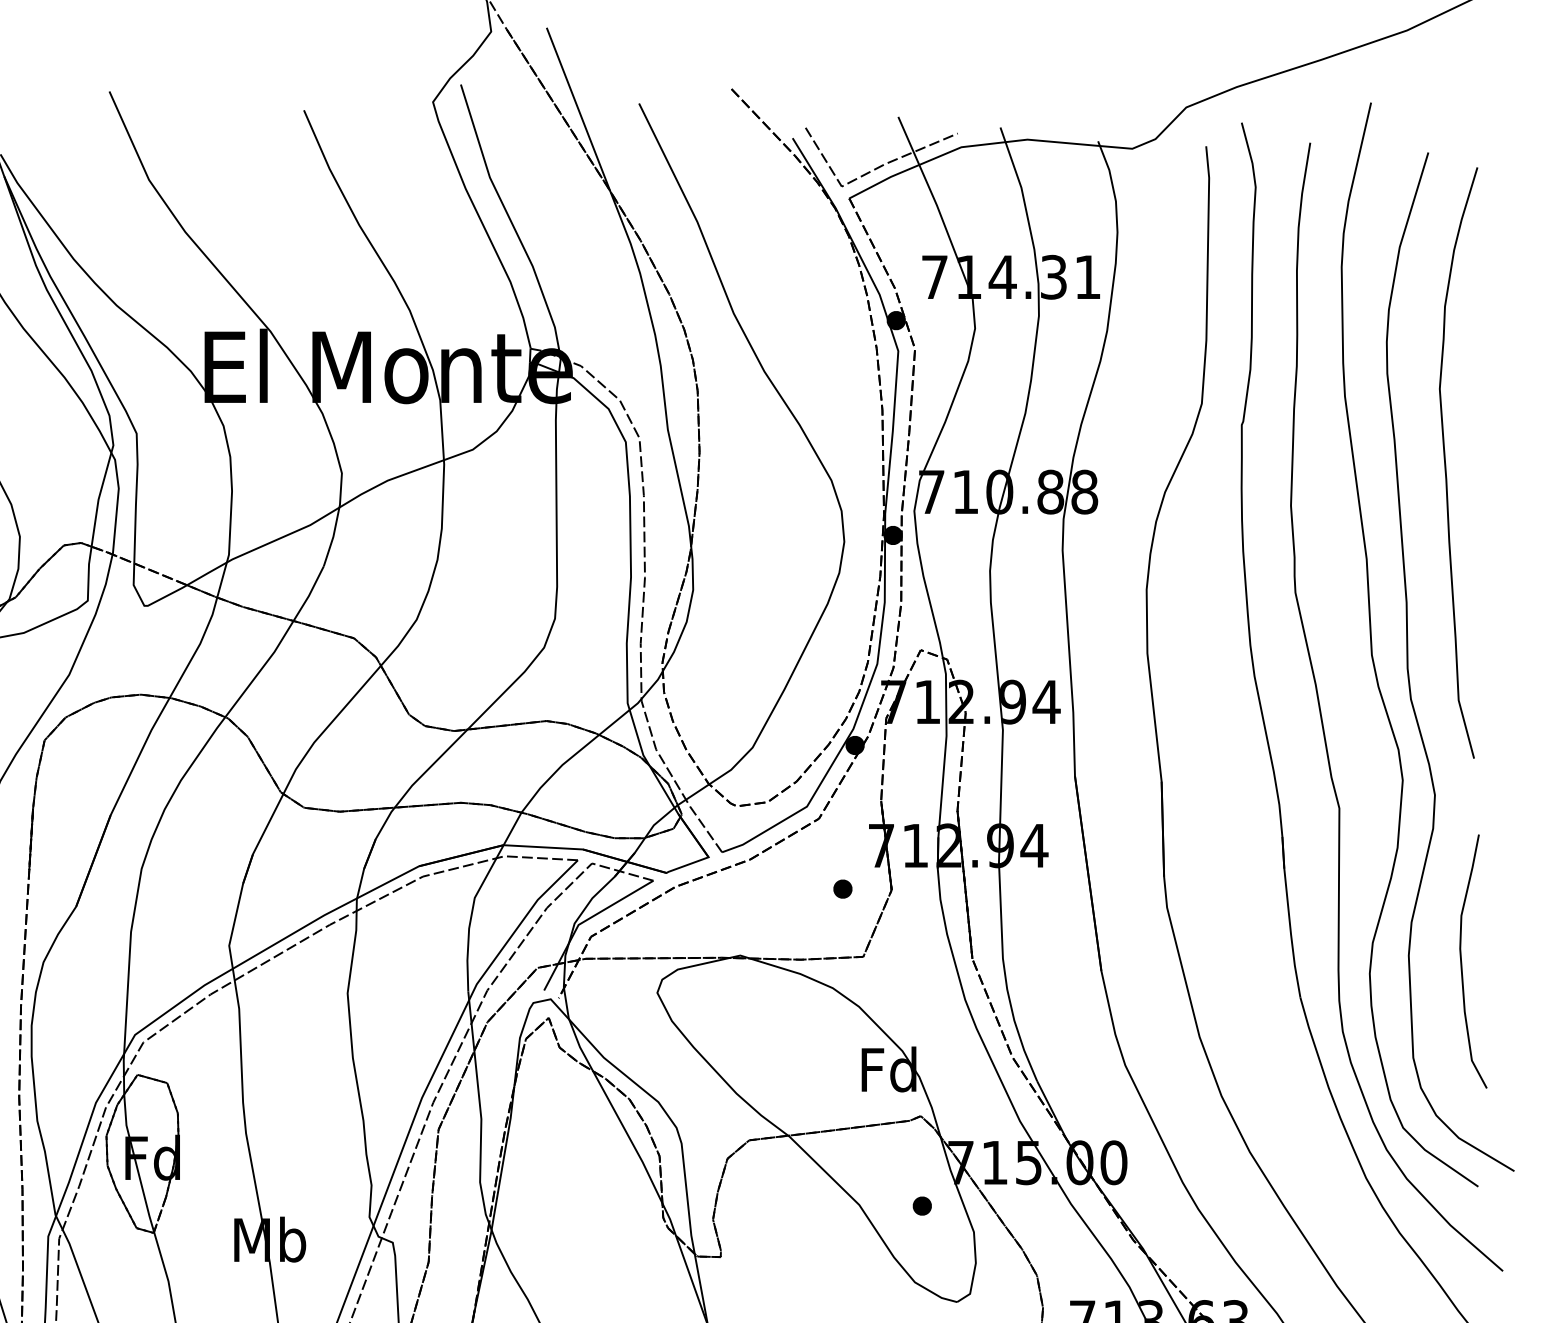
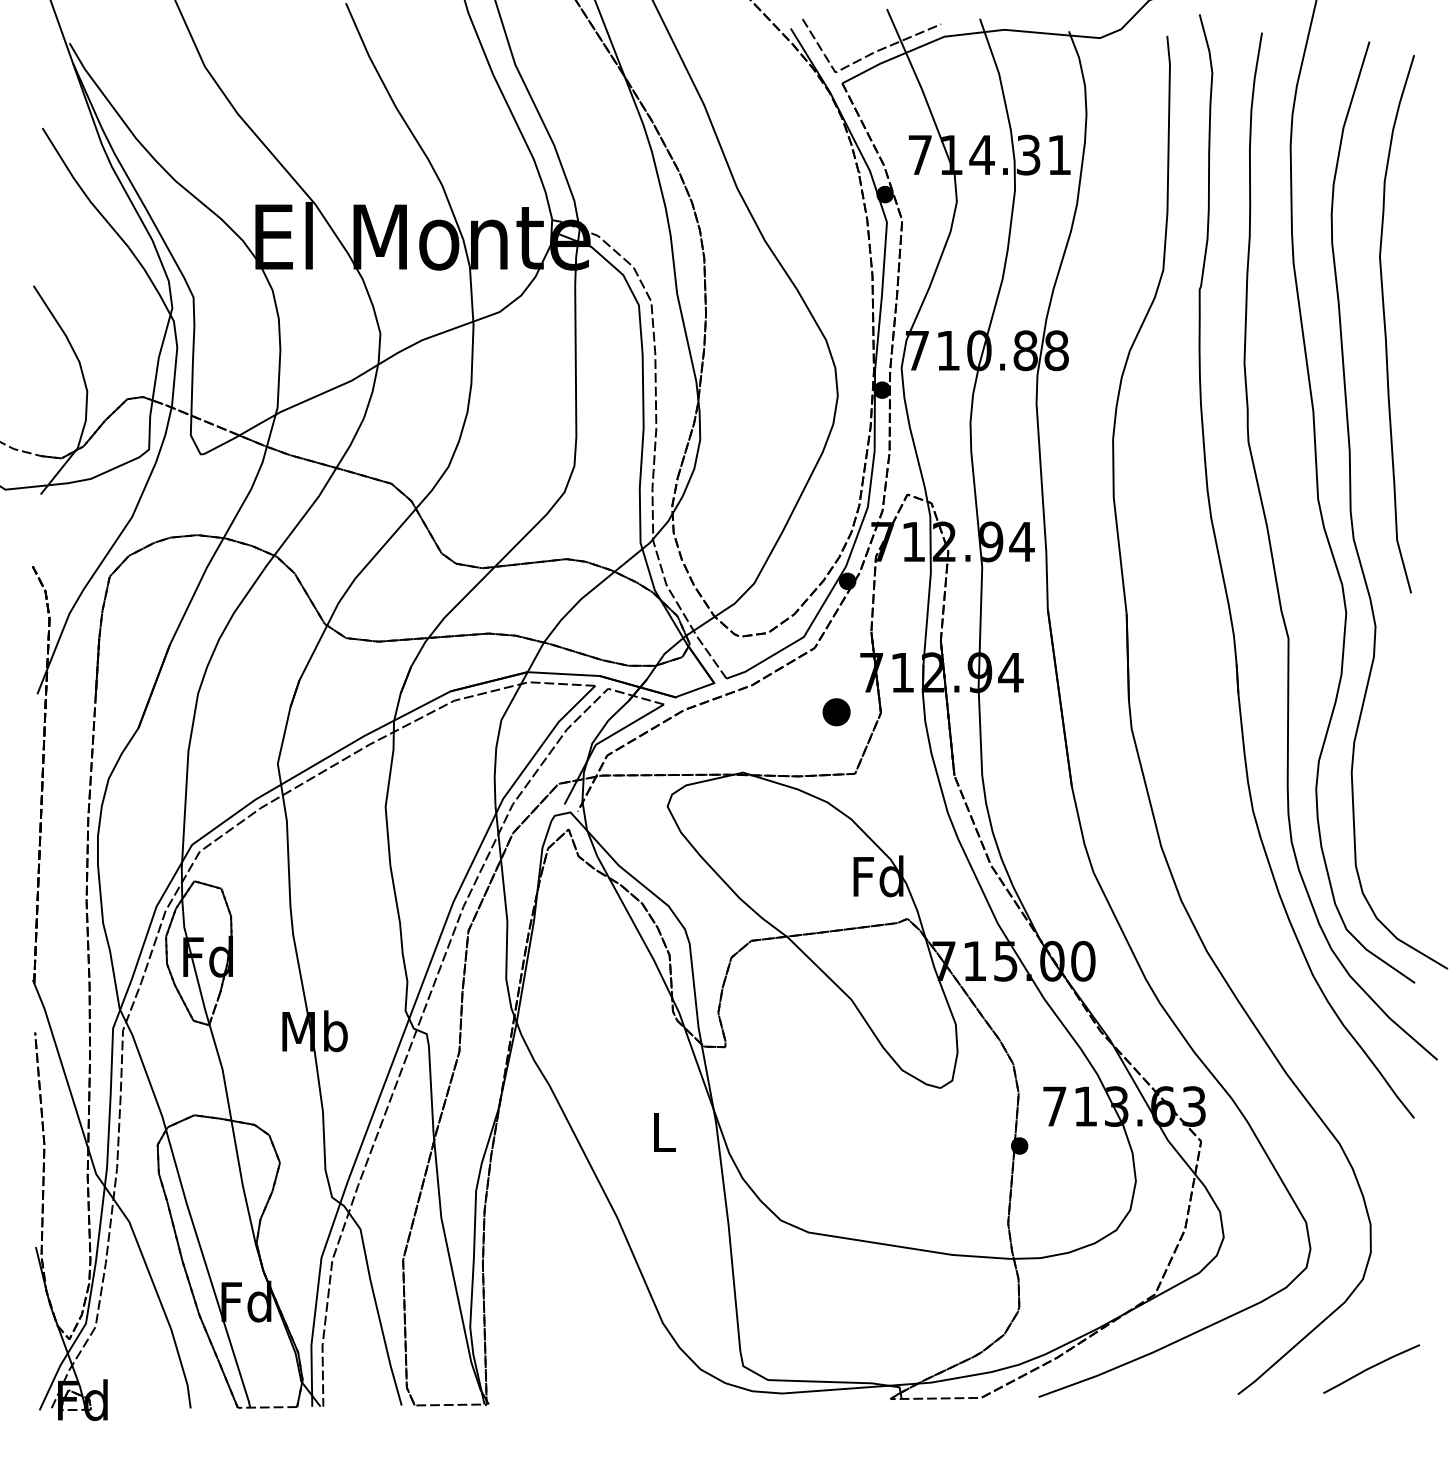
part: (842, 888) -> (836, 711), size x1.6
curve: (1462, 960) -> (1400, 777), removed
part: (921, 1205) -> (908, 1000), removed

